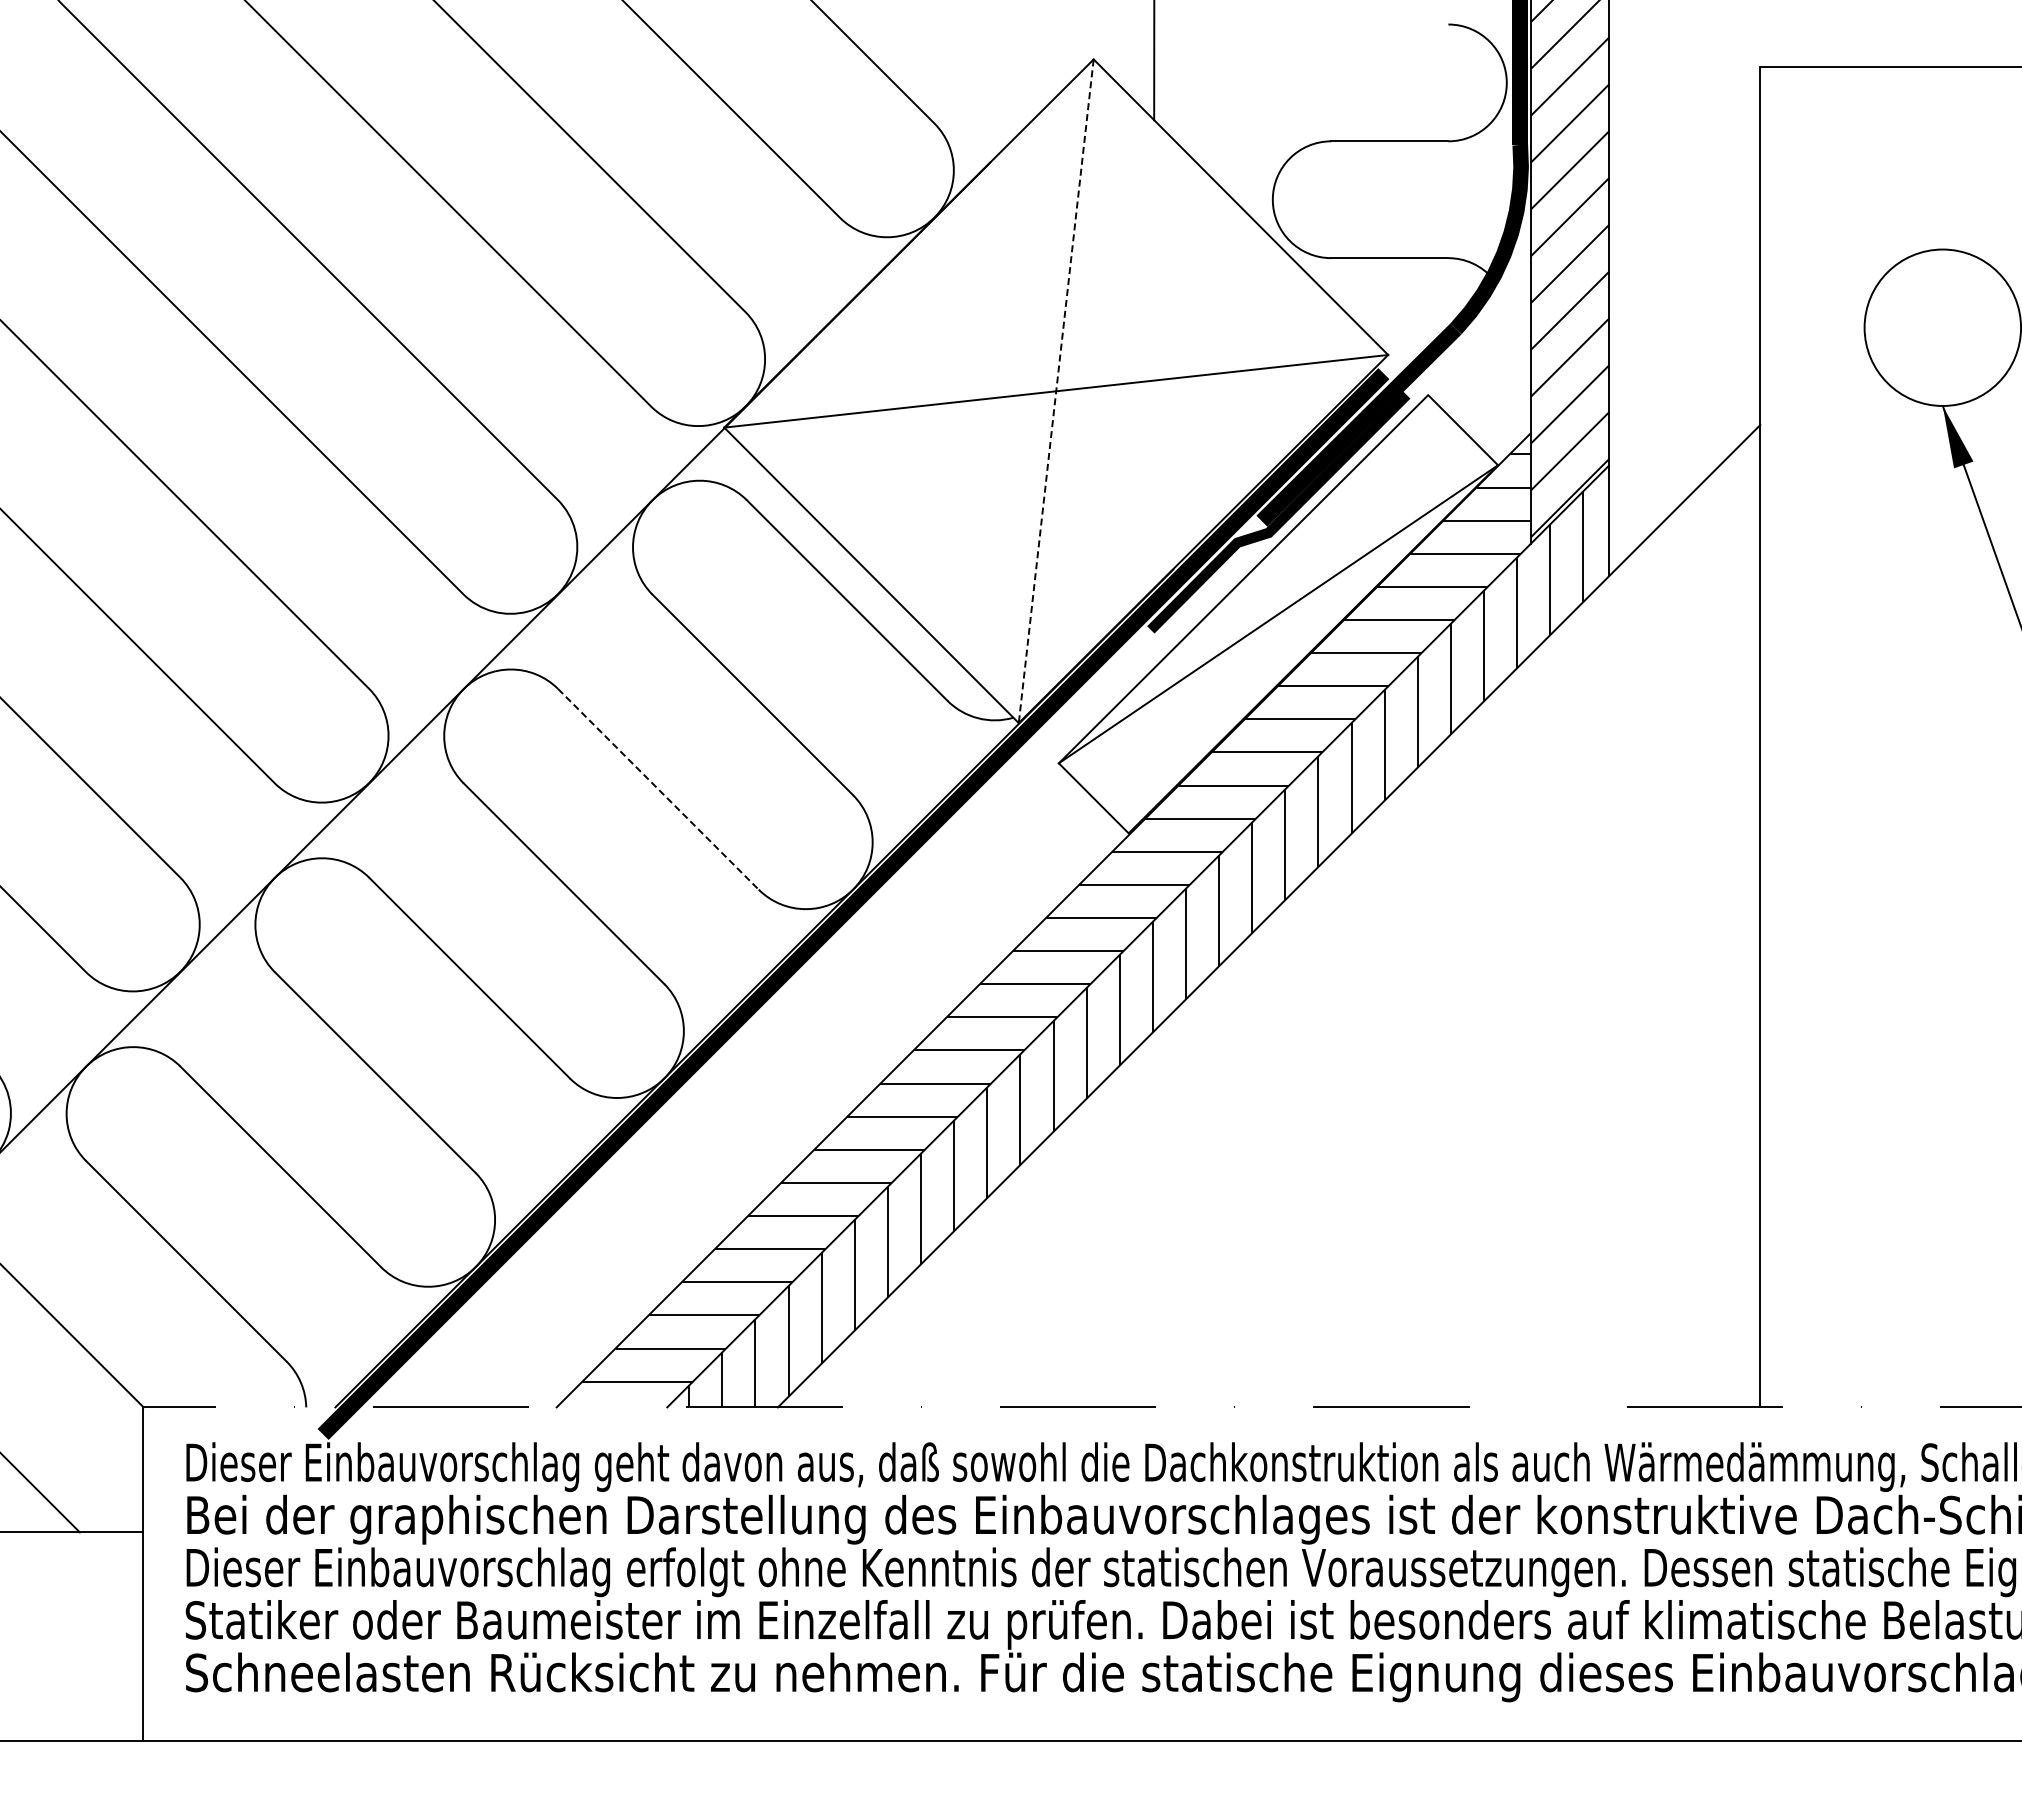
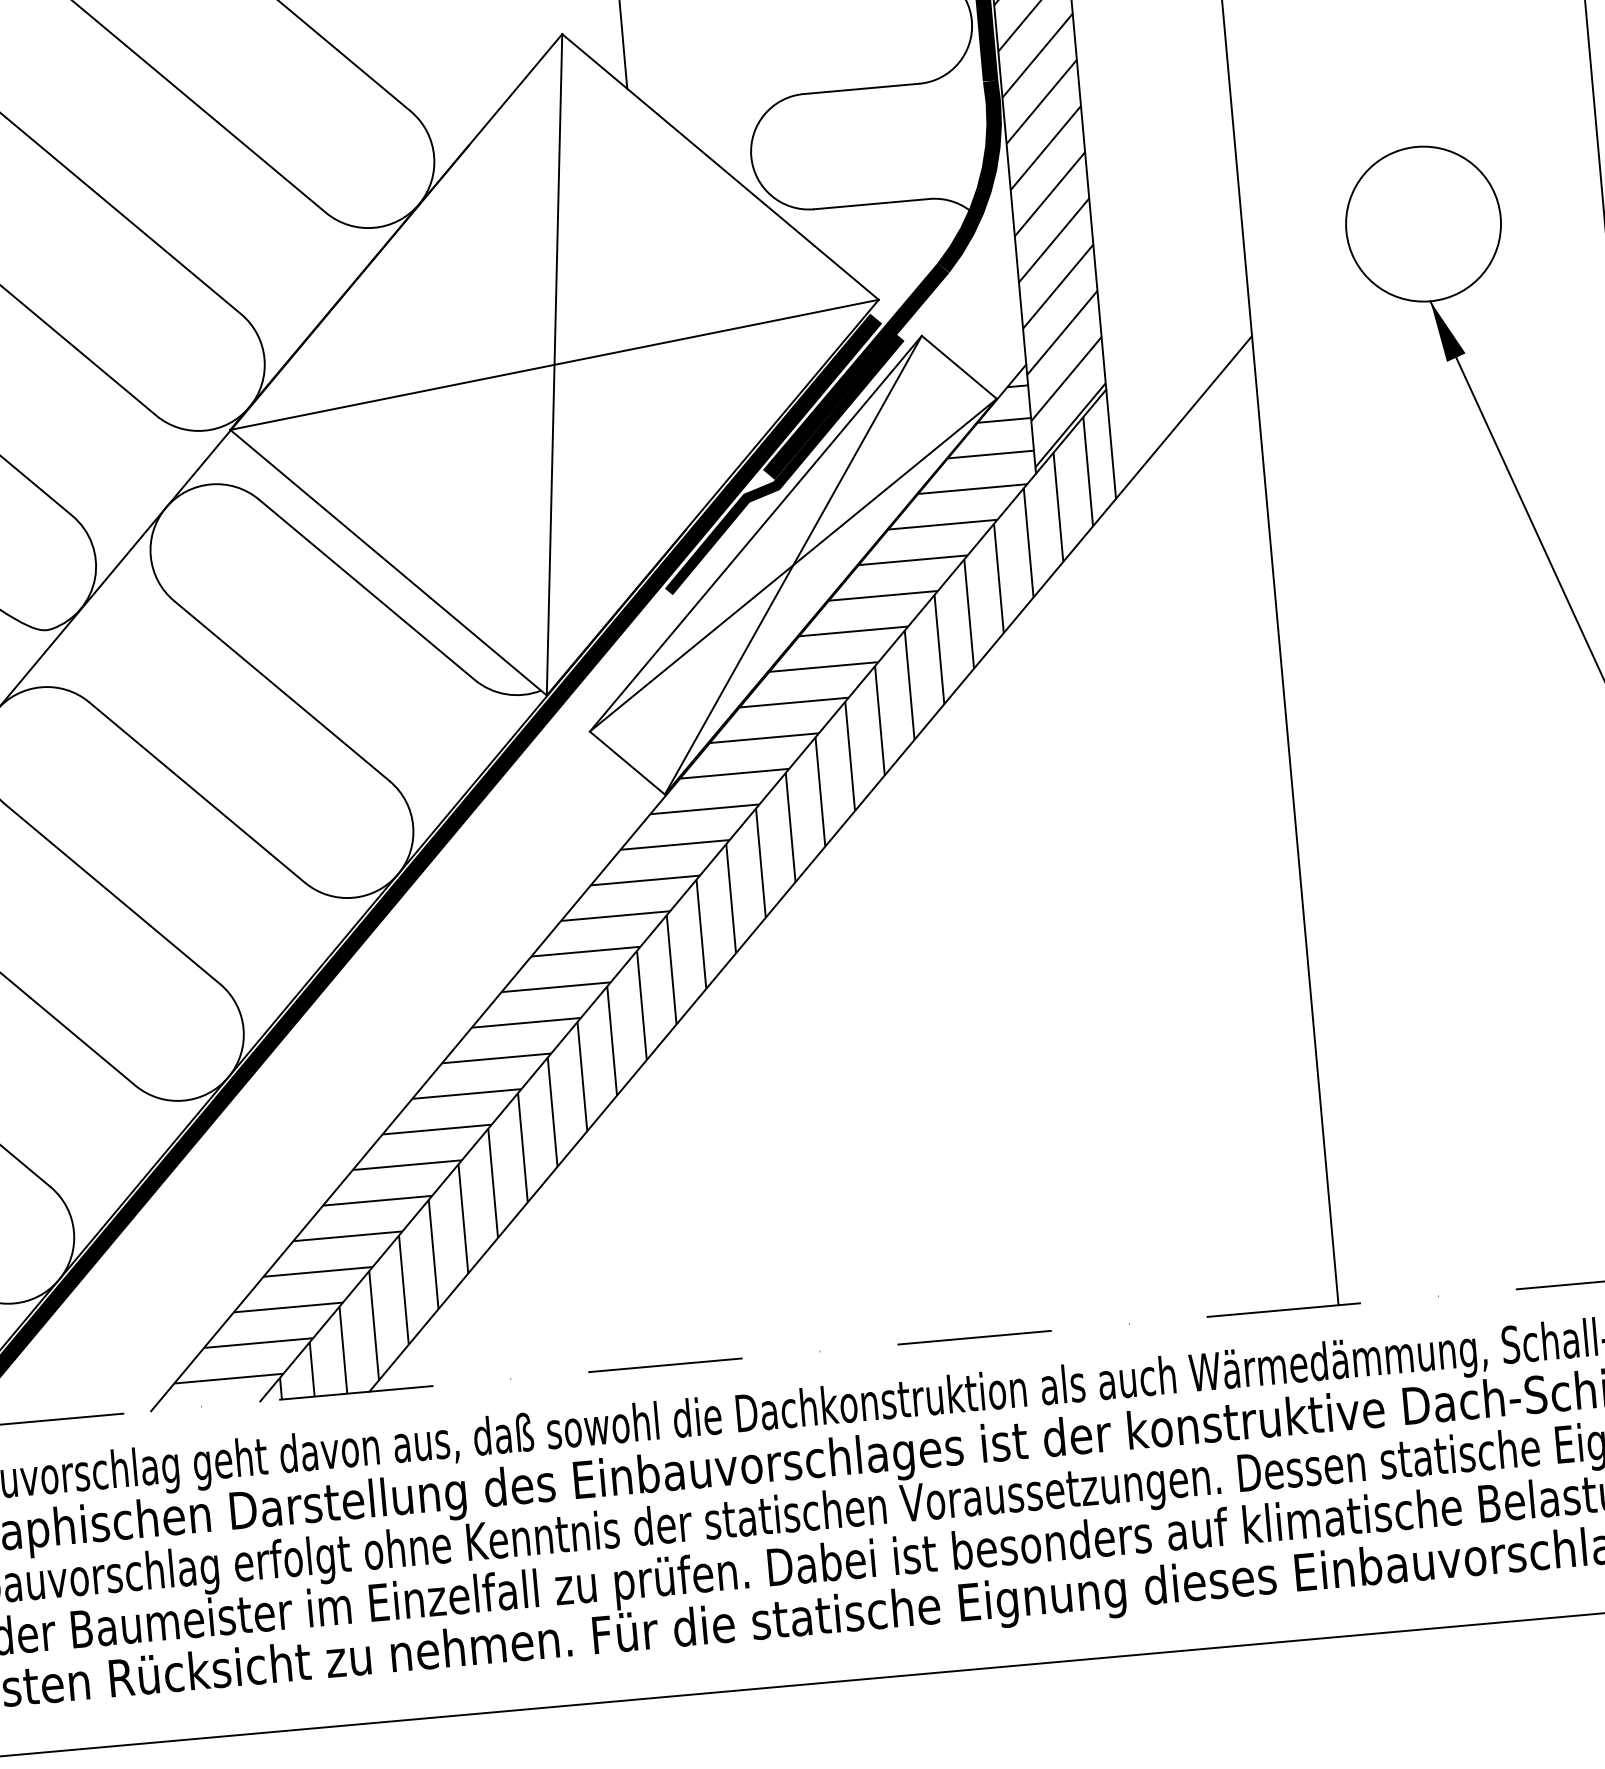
line: (1056, 391) -> (554, 365), dashed -> solid
line: (1278, 614) -> (793, 565), added
line: (658, 789) -> (197, 792), dashed -> solid

